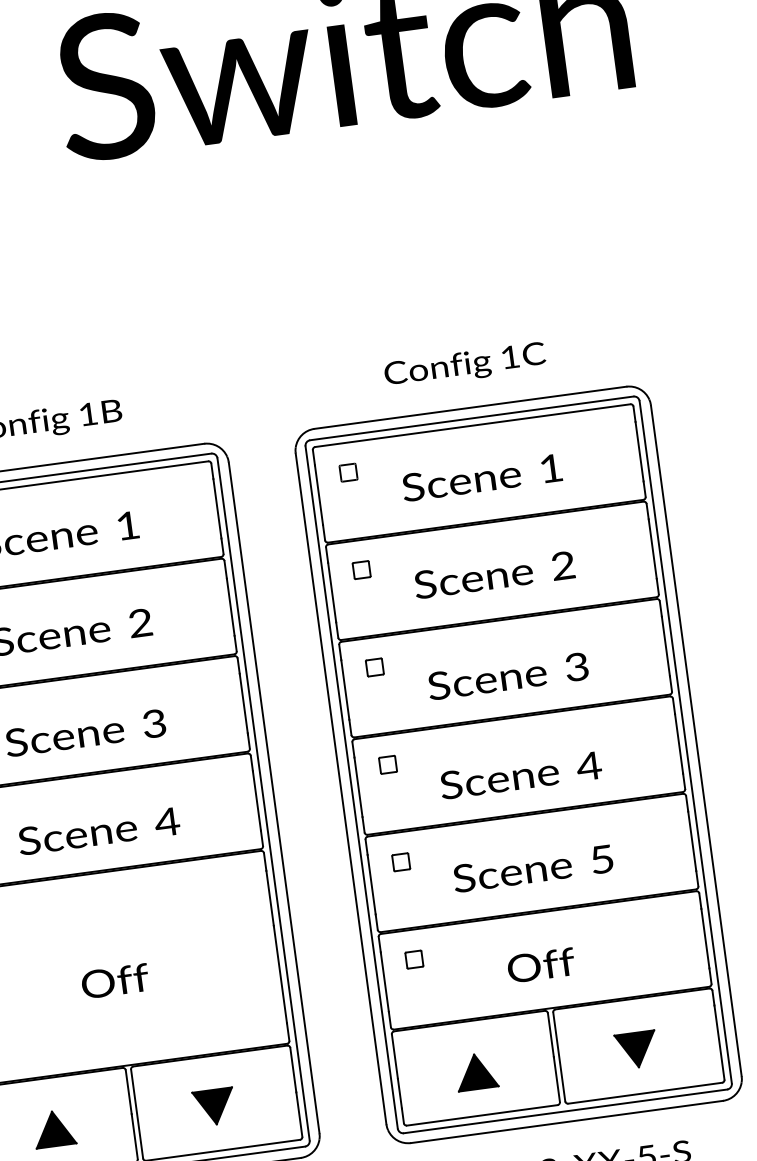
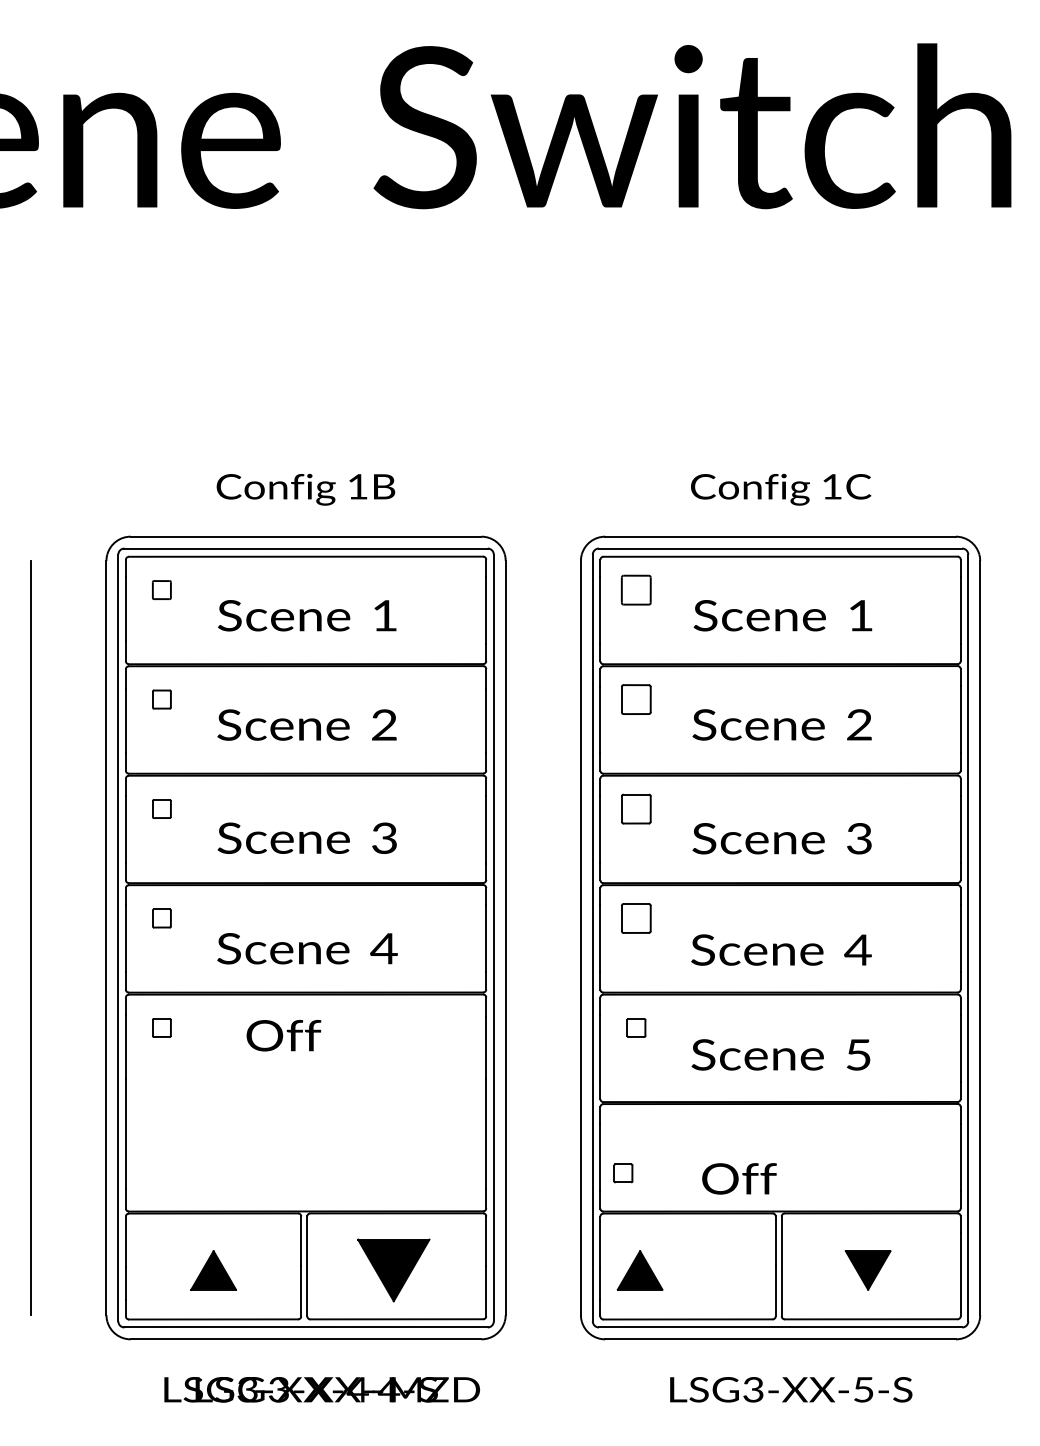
part: (348, 472) -> (636, 589), size x1.6
part: (361, 570) -> (636, 699), size x1.6
part: (374, 666) -> (636, 808), size x1.6
part: (388, 764) -> (636, 918), size x1.6
part: (414, 959) -> (623, 1173), moved
text: (541, 965) -> (739, 1178), moved
text: (114, 981) -> (283, 1035), moved
part: (475, 1071) -> (639, 1270), moved
part: (214, 1107) -> (393, 1270), size x1.6

